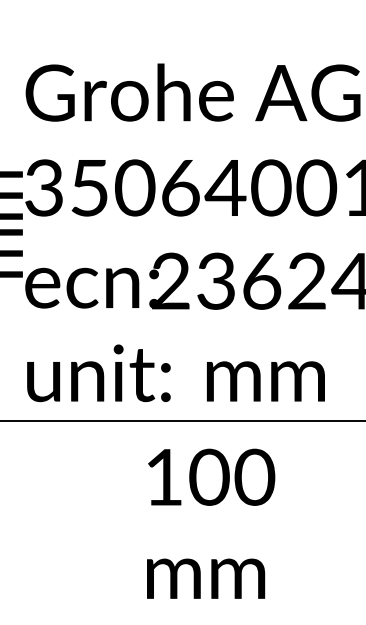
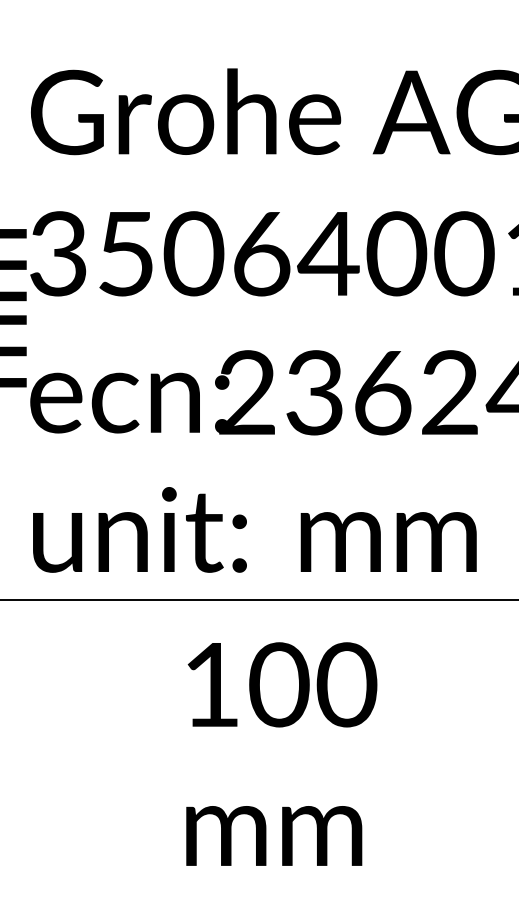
text: (211, 523) -> (282, 753), moved

